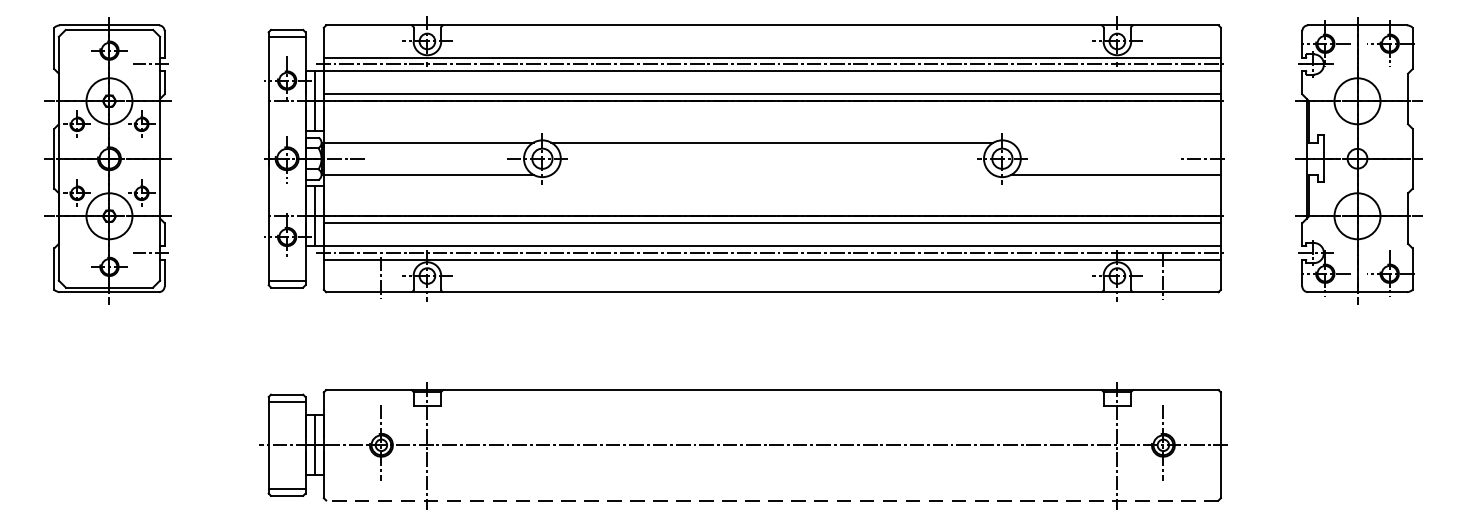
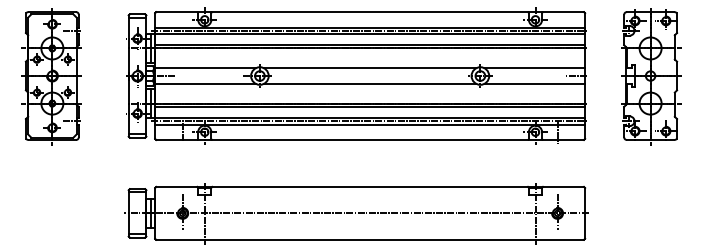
line: (1115, 143) -> (534, 68), added
line: (773, 174) -> (370, 83), added
line: (773, 499) -> (370, 239), dashed -> solid

